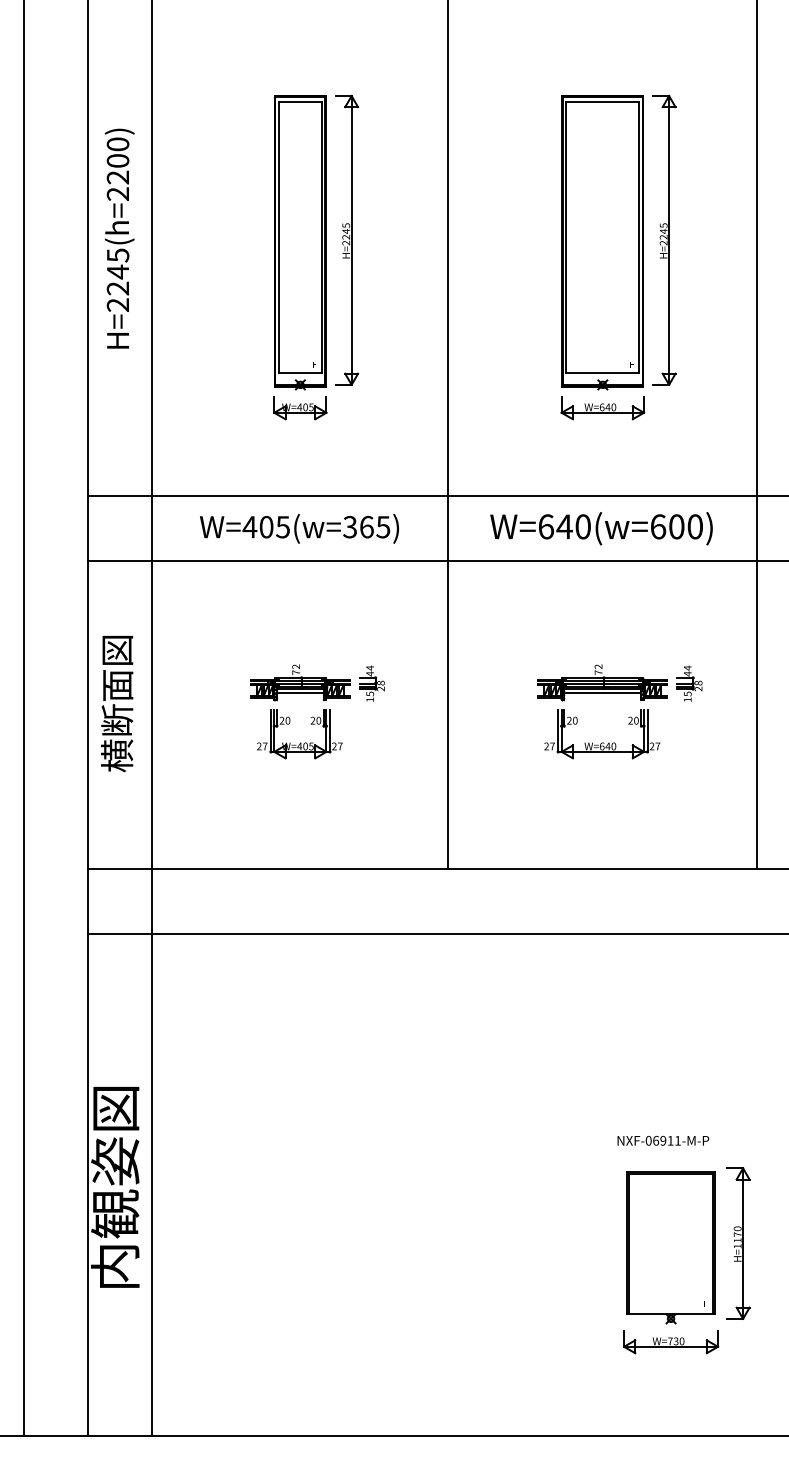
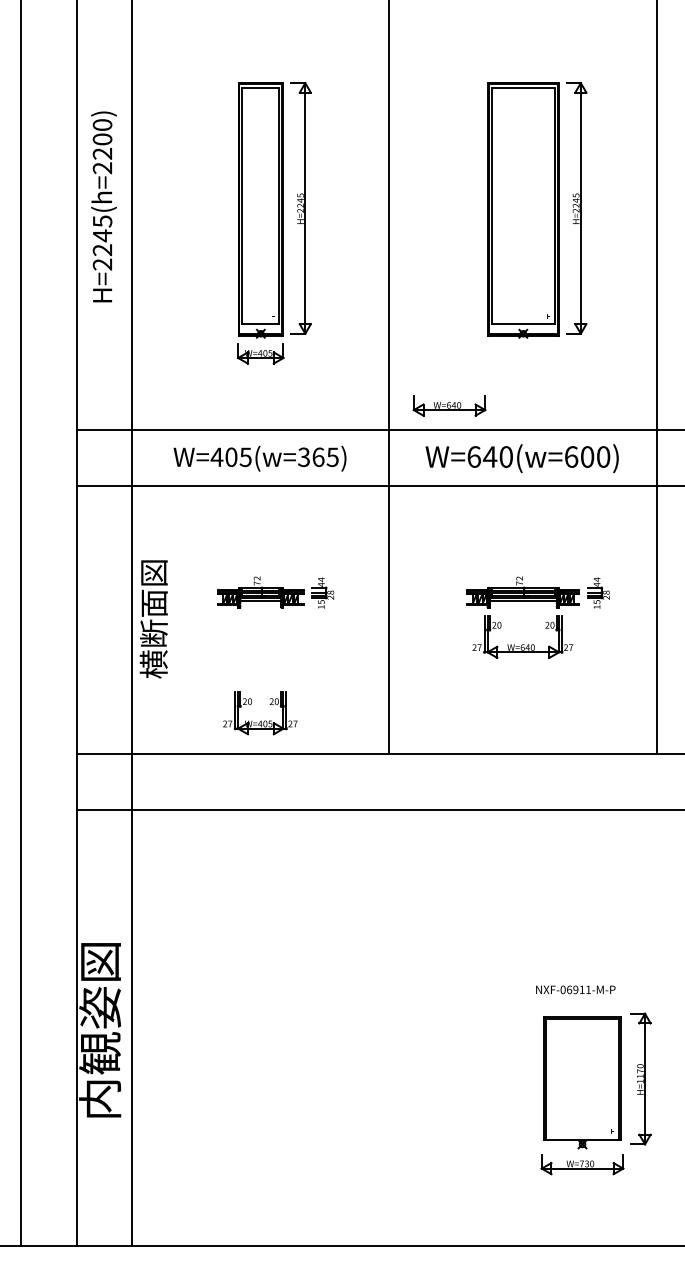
part: (602, 408) -> (449, 406), moved
text: (117, 704) -> (154, 619), moved
part: (300, 742) -> (260, 720), moved

